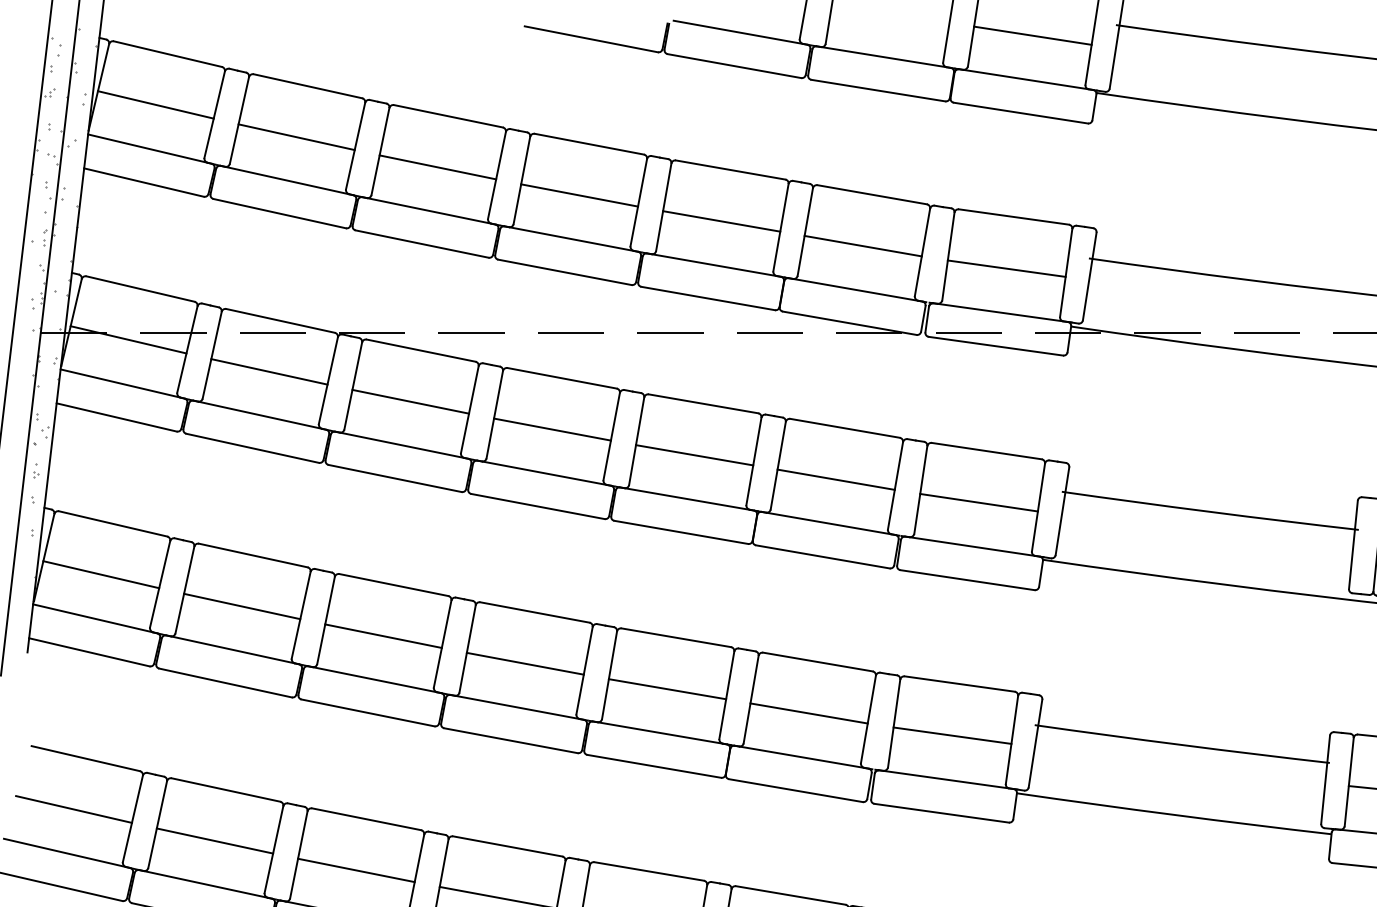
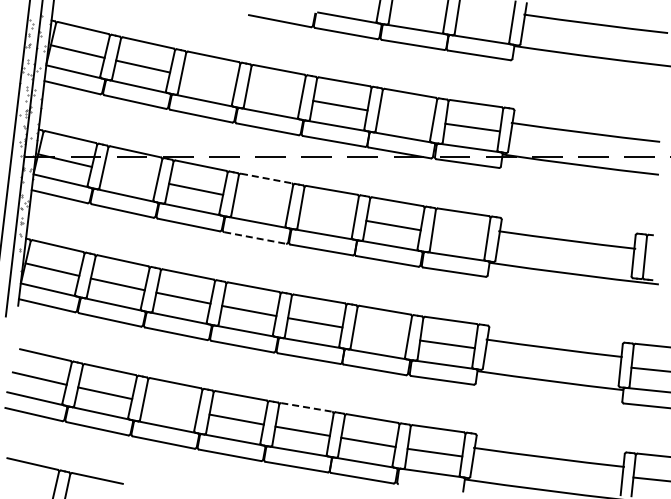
line: (1032, 35) -> (484, 19), removed
line: (437, 167) -> (208, 80), removed
line: (579, 195) -> (274, 93), removed
line: (861, 244) -> (405, 116), removed
line: (269, 371) -> (130, 175), removed
line: (562, 378) -> (266, 178), solid -> dashed
line: (551, 430) -> (261, 202), removed
line: (693, 453) -> (327, 213), removed
line: (978, 503) -> (459, 236), removed
line: (538, 507) -> (255, 238), solid -> dashed
line: (808, 712) -> (380, 333), removed
line: (355, 869) -> (170, 406), removed
line: (648, 871) -> (306, 407), solid -> dashed

